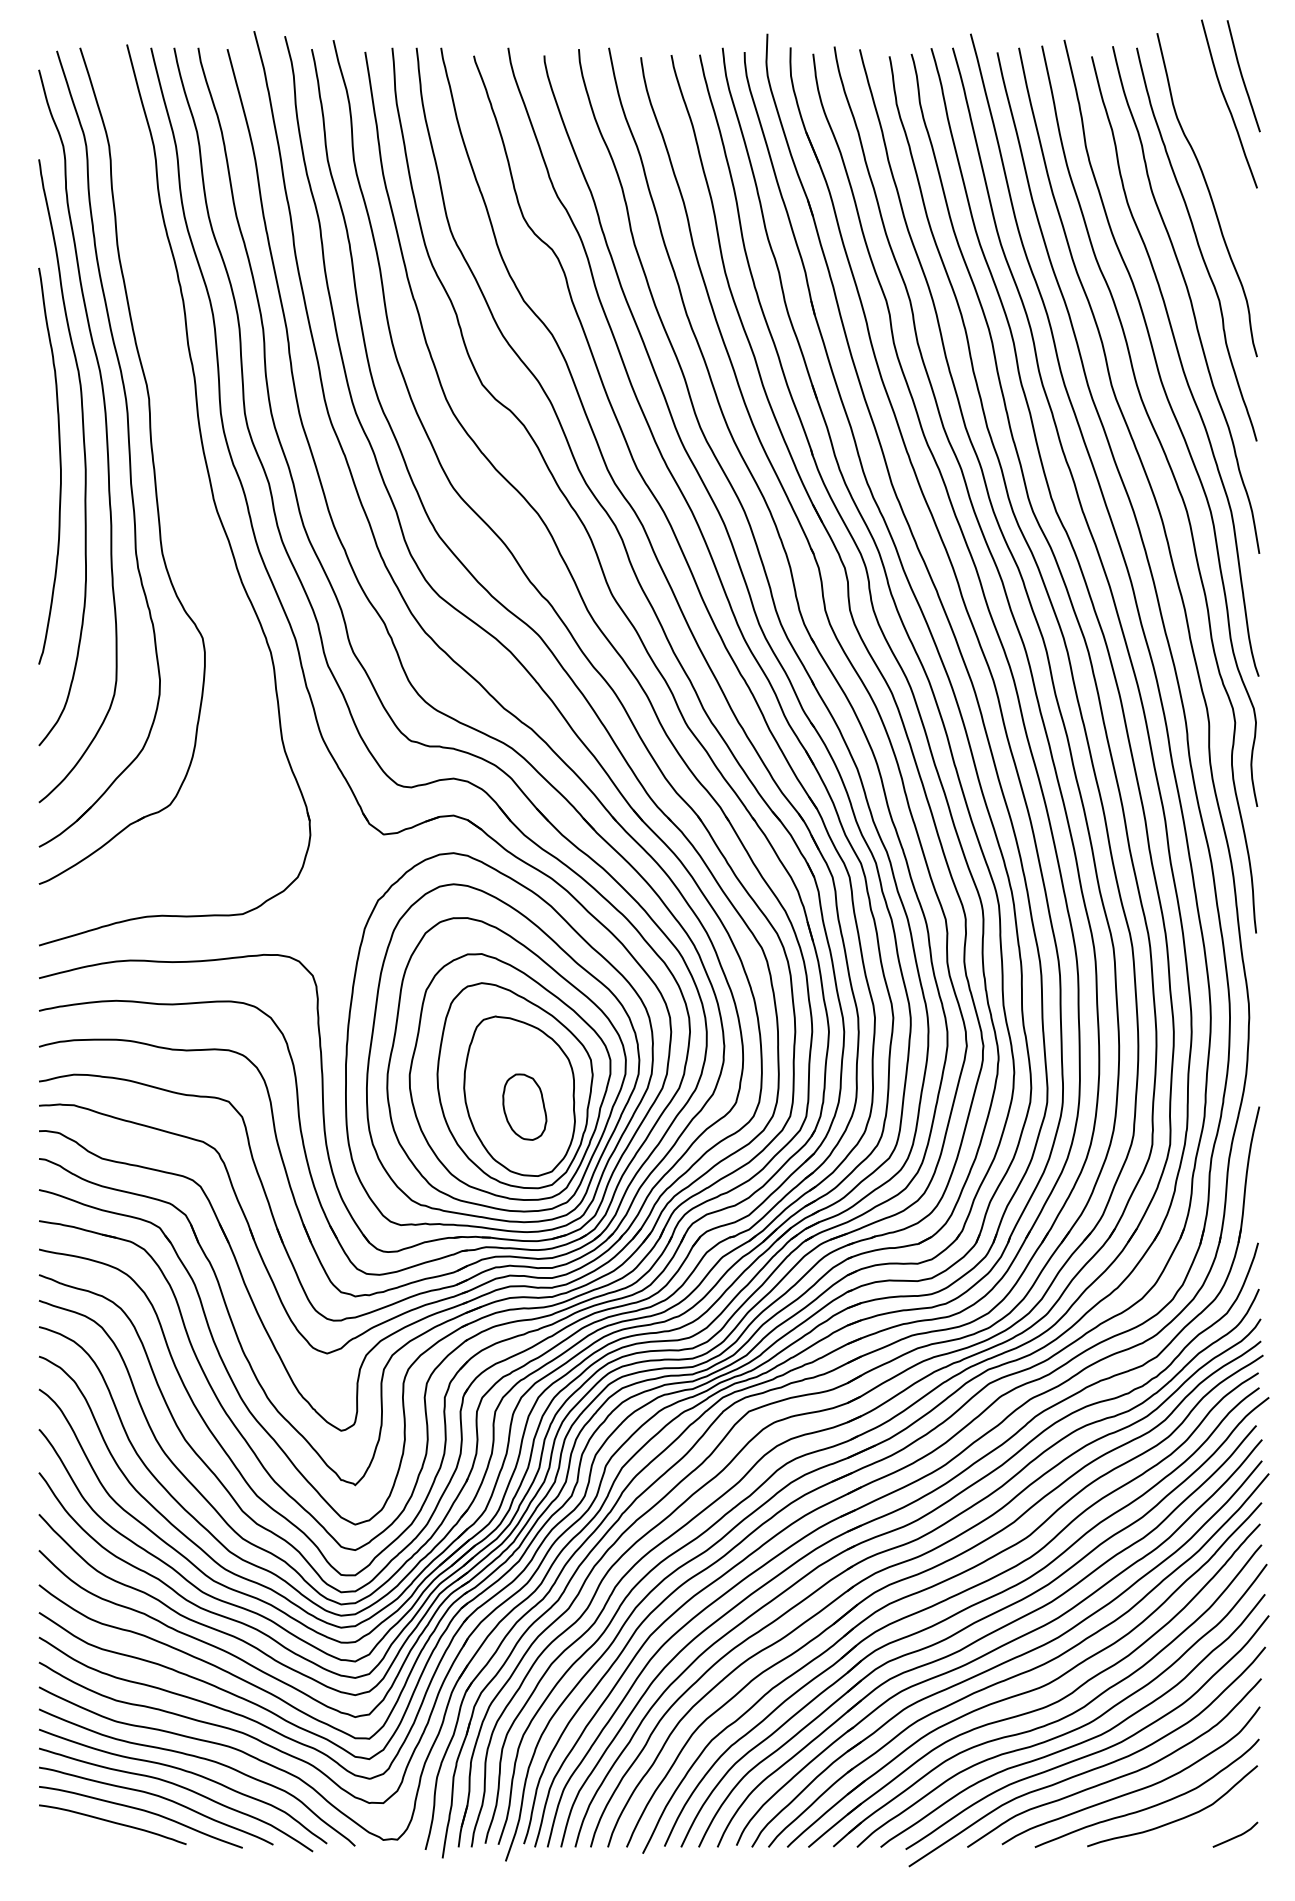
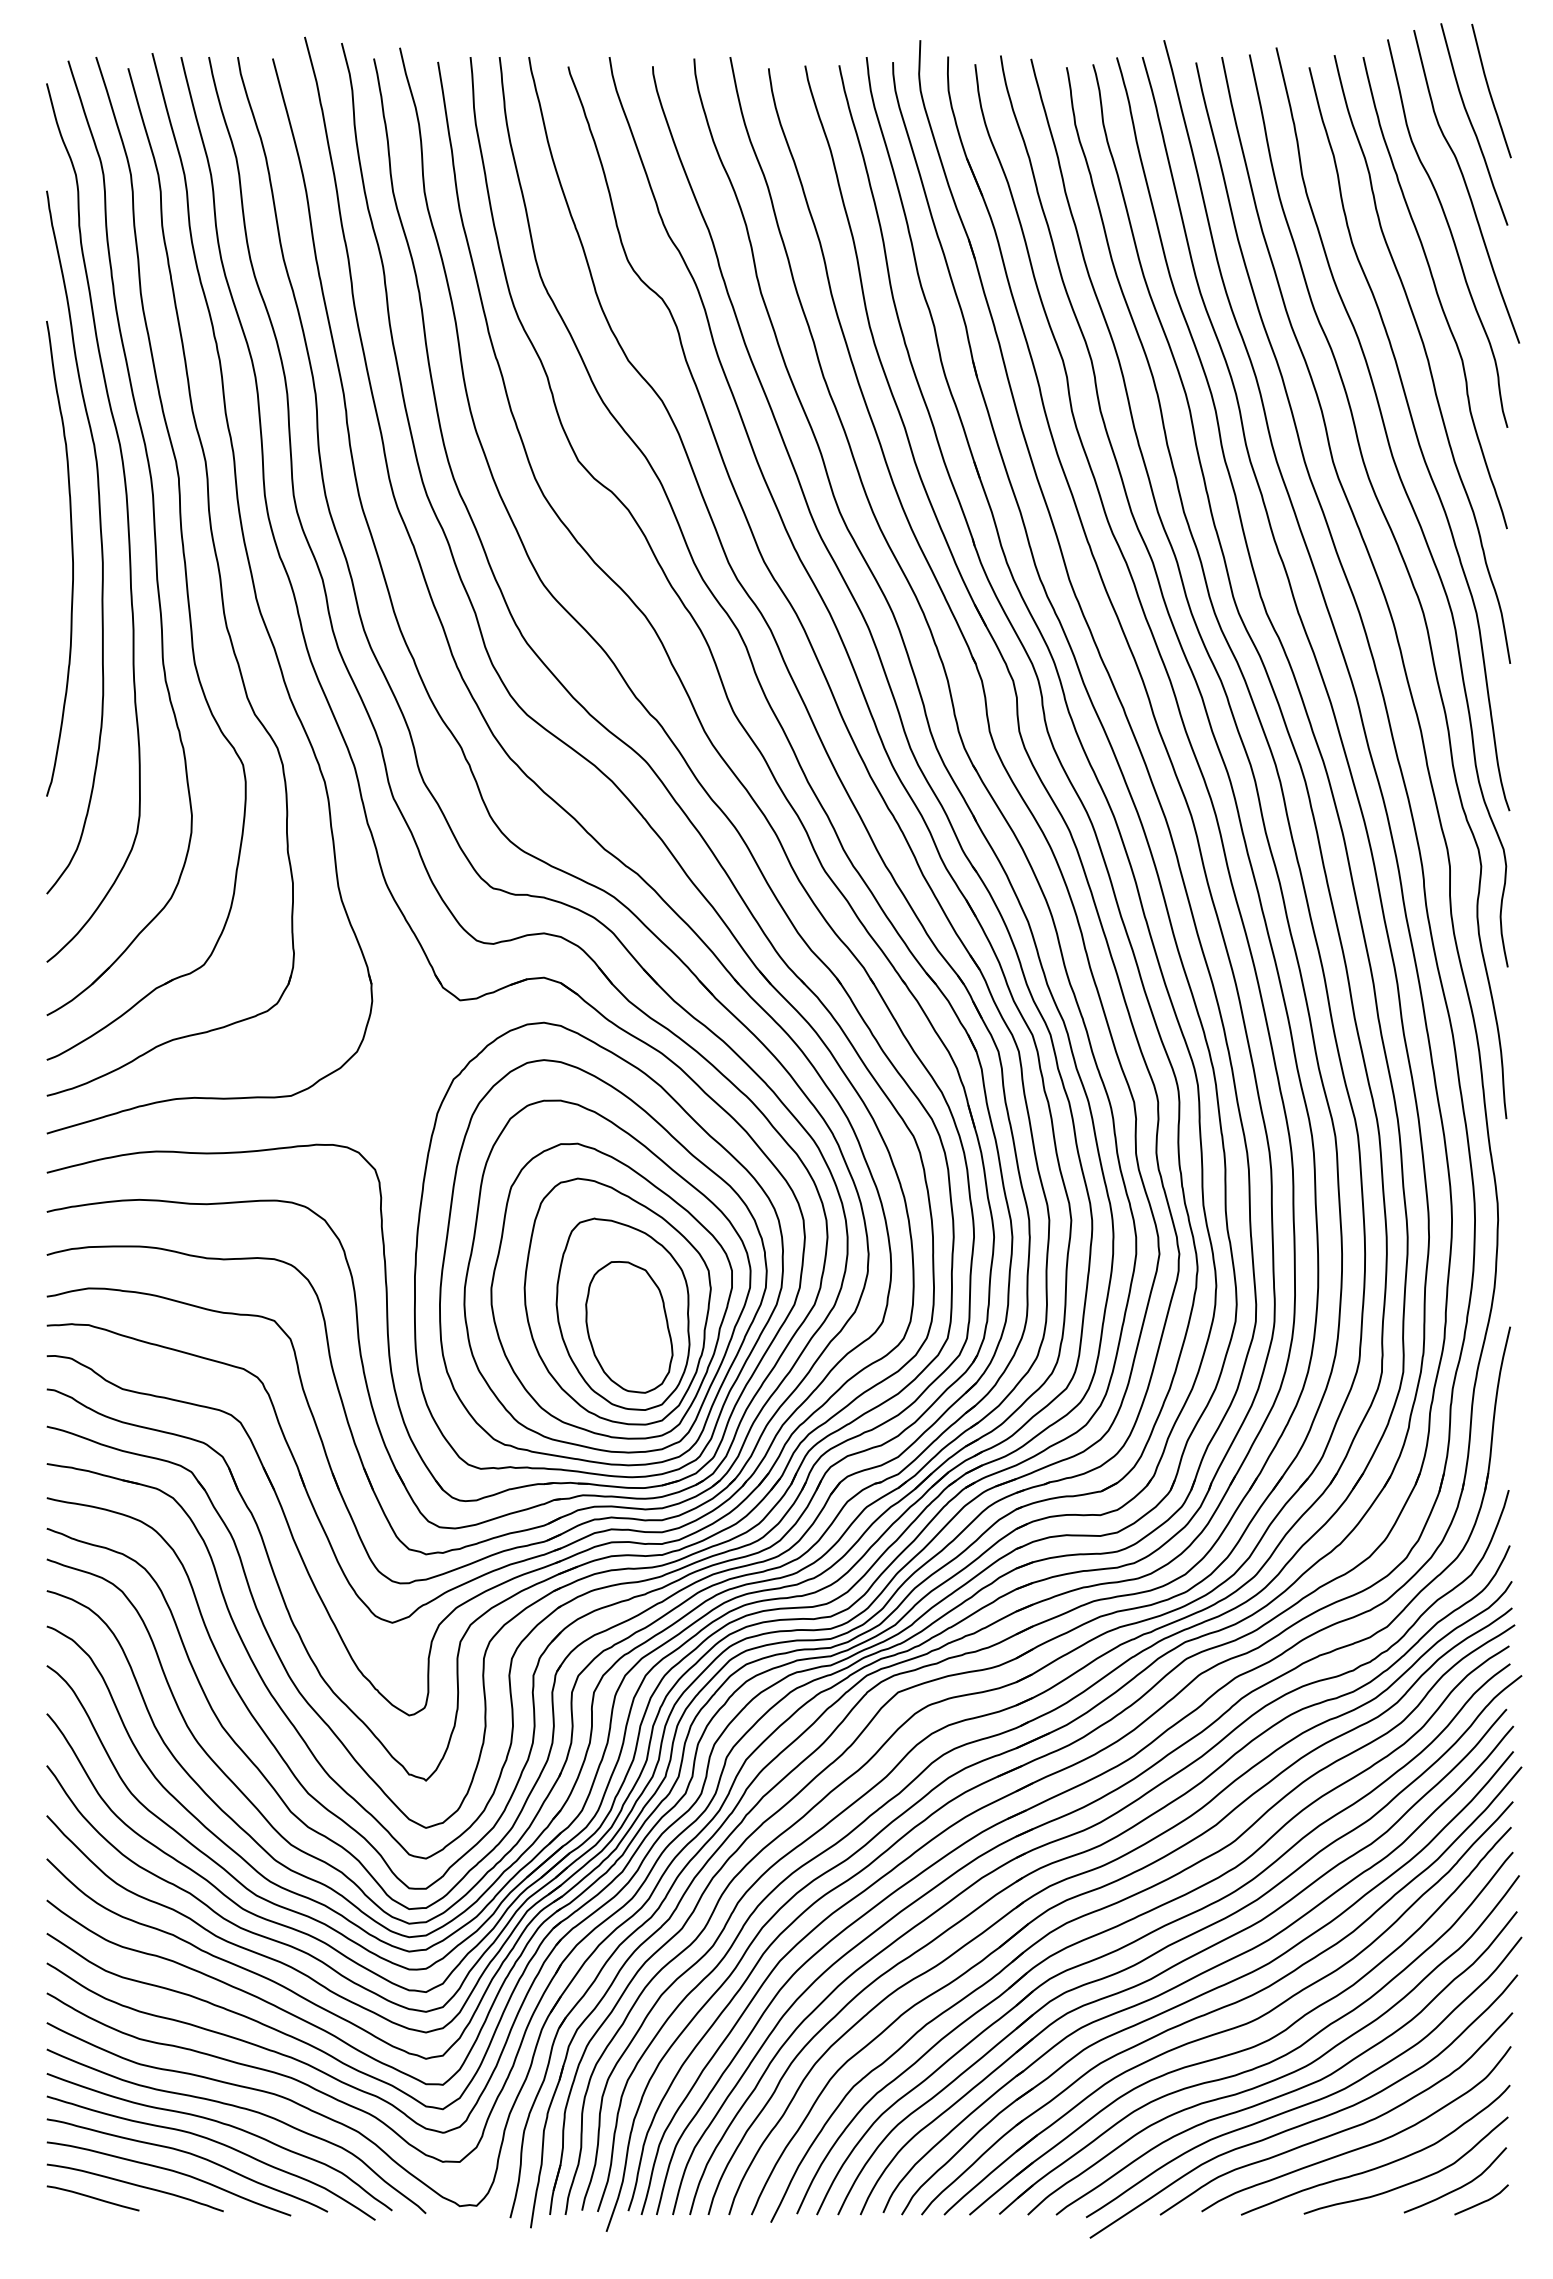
curve: (1222, 155) -> (1466, 186), added
part: (182, 479) -> (218, 574), added
part: (524, 1107) -> (629, 1327), size x1.67
curve: (1216, 1824) -> (1458, 2187), added
curve: (77, 1833) -> (92, 2198), added

